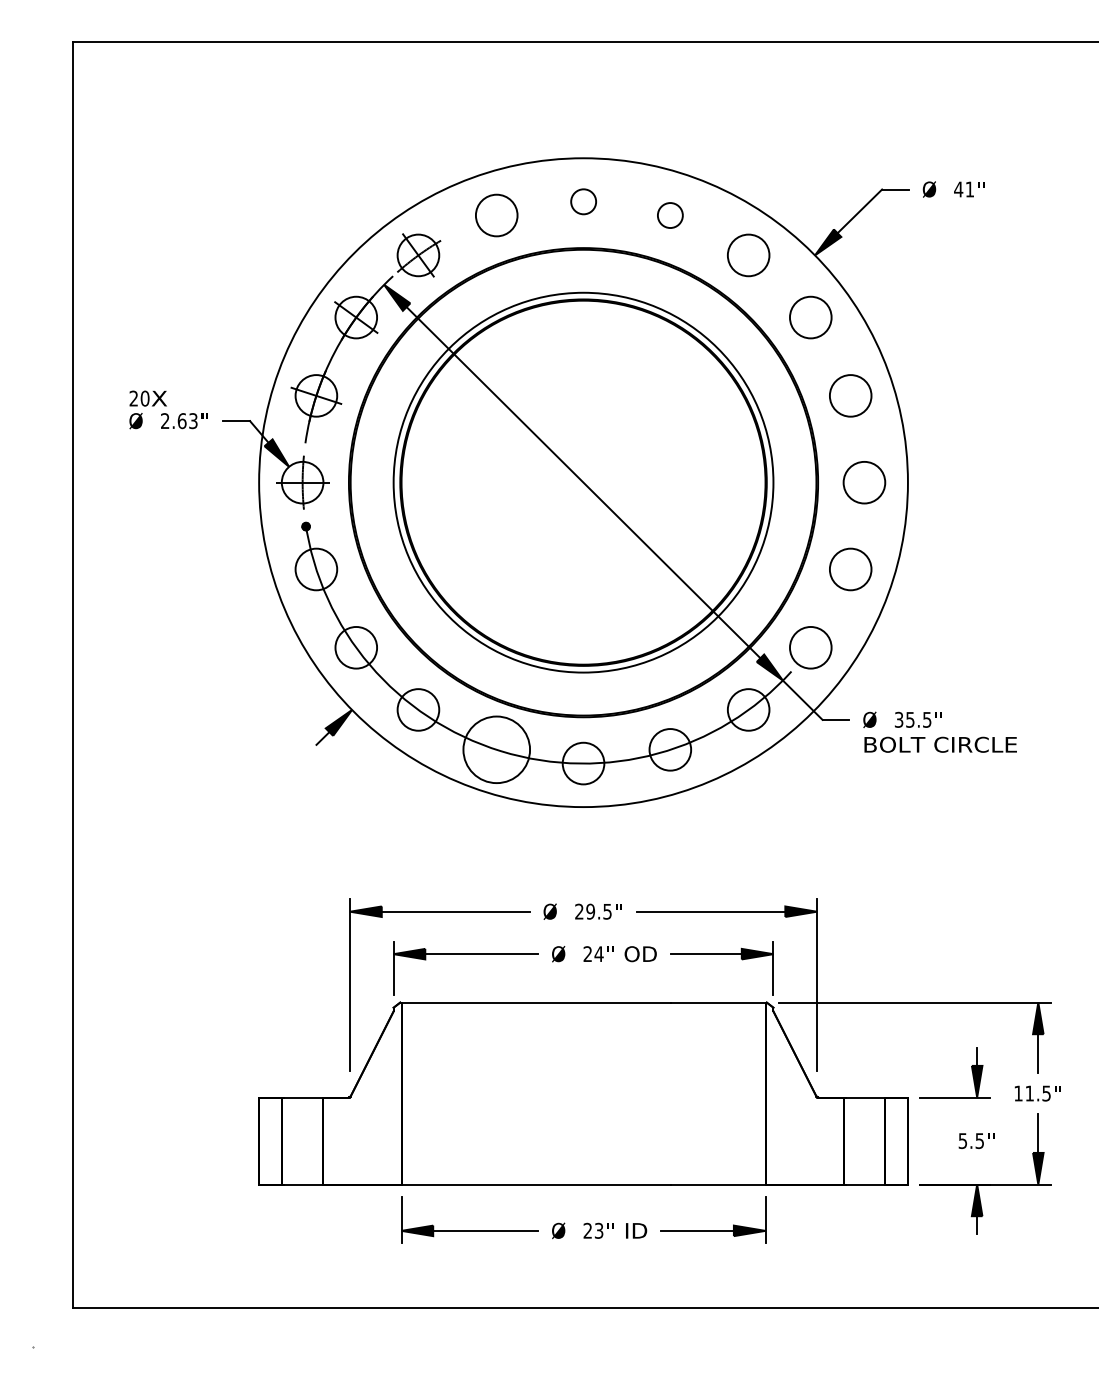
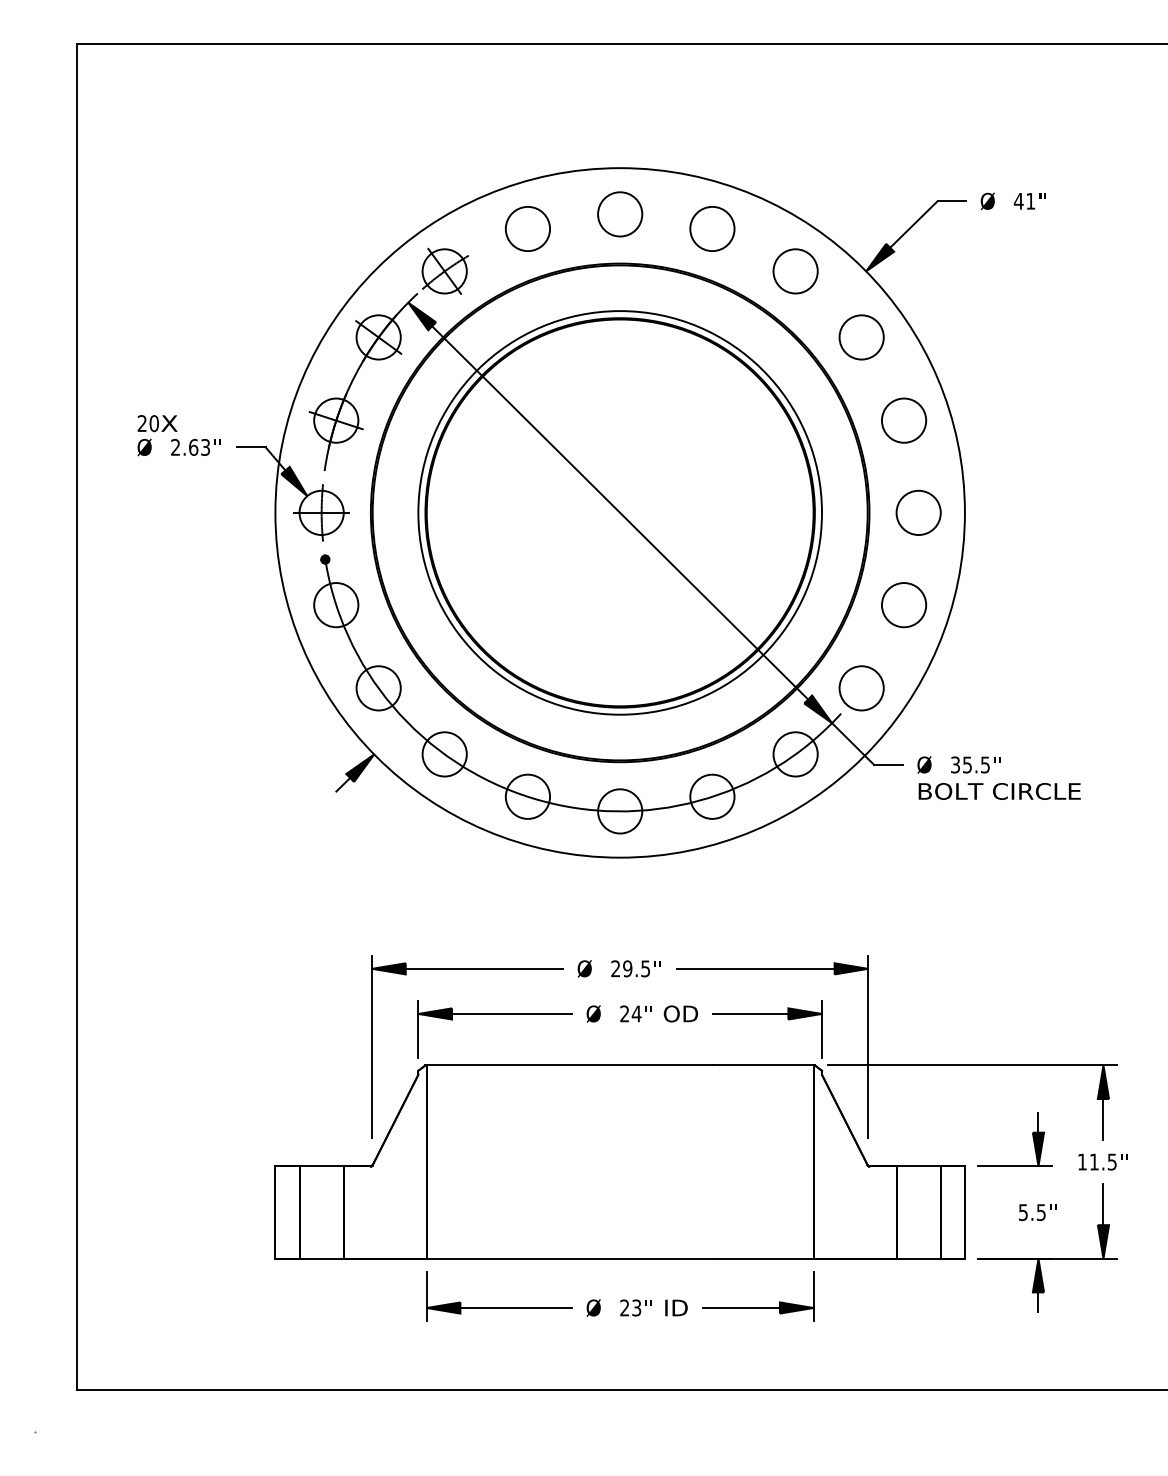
circle: (583, 201) -> (620, 214), size x1.67
circle: (670, 215) -> (712, 228), size x1.67
circle: (496, 749) -> (527, 796), size x0.62

